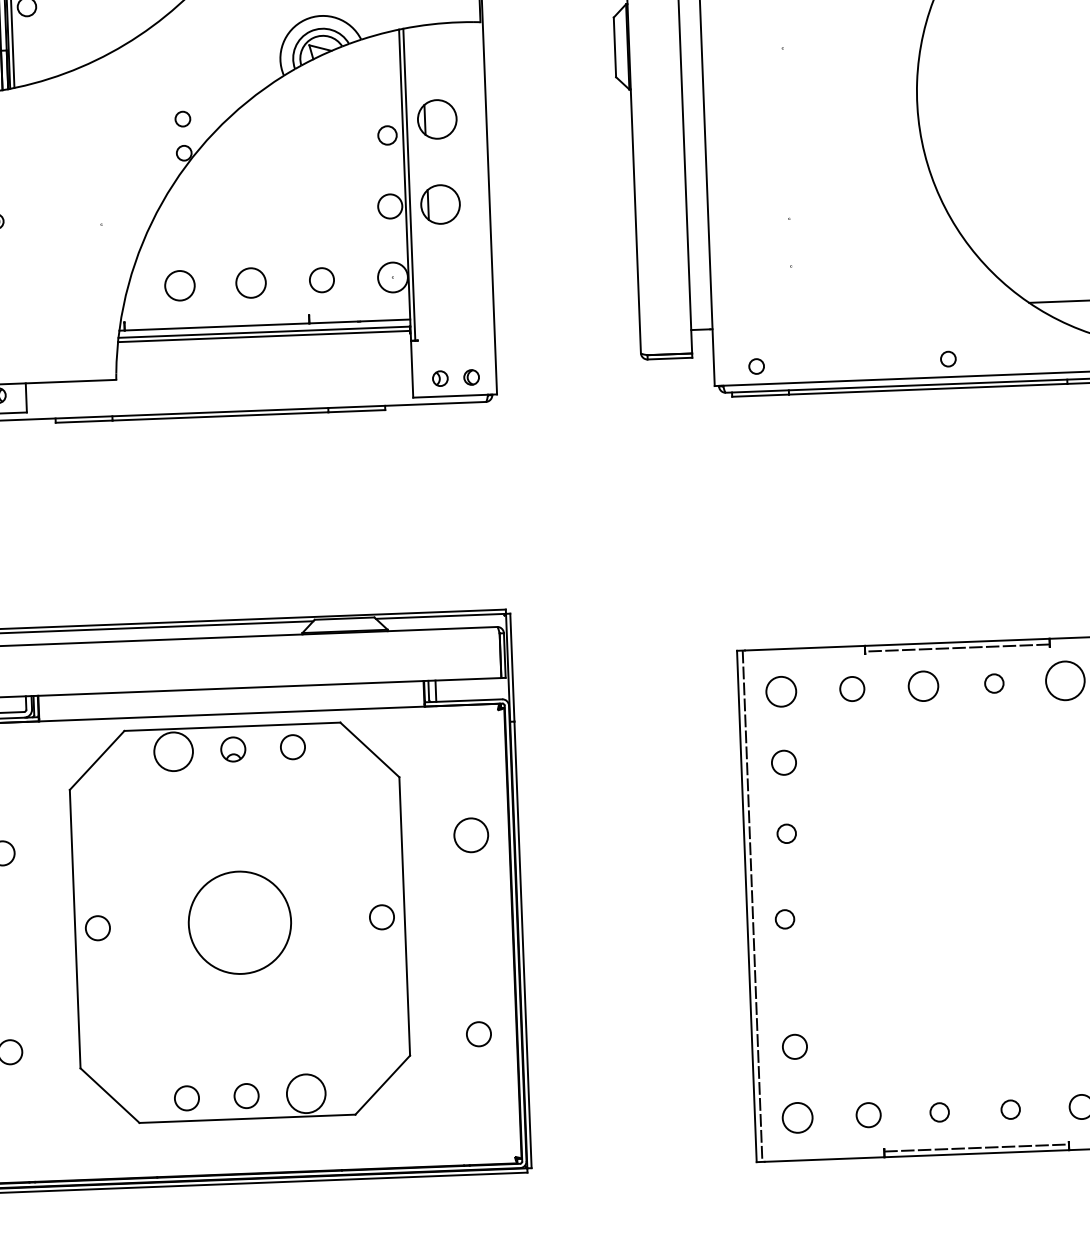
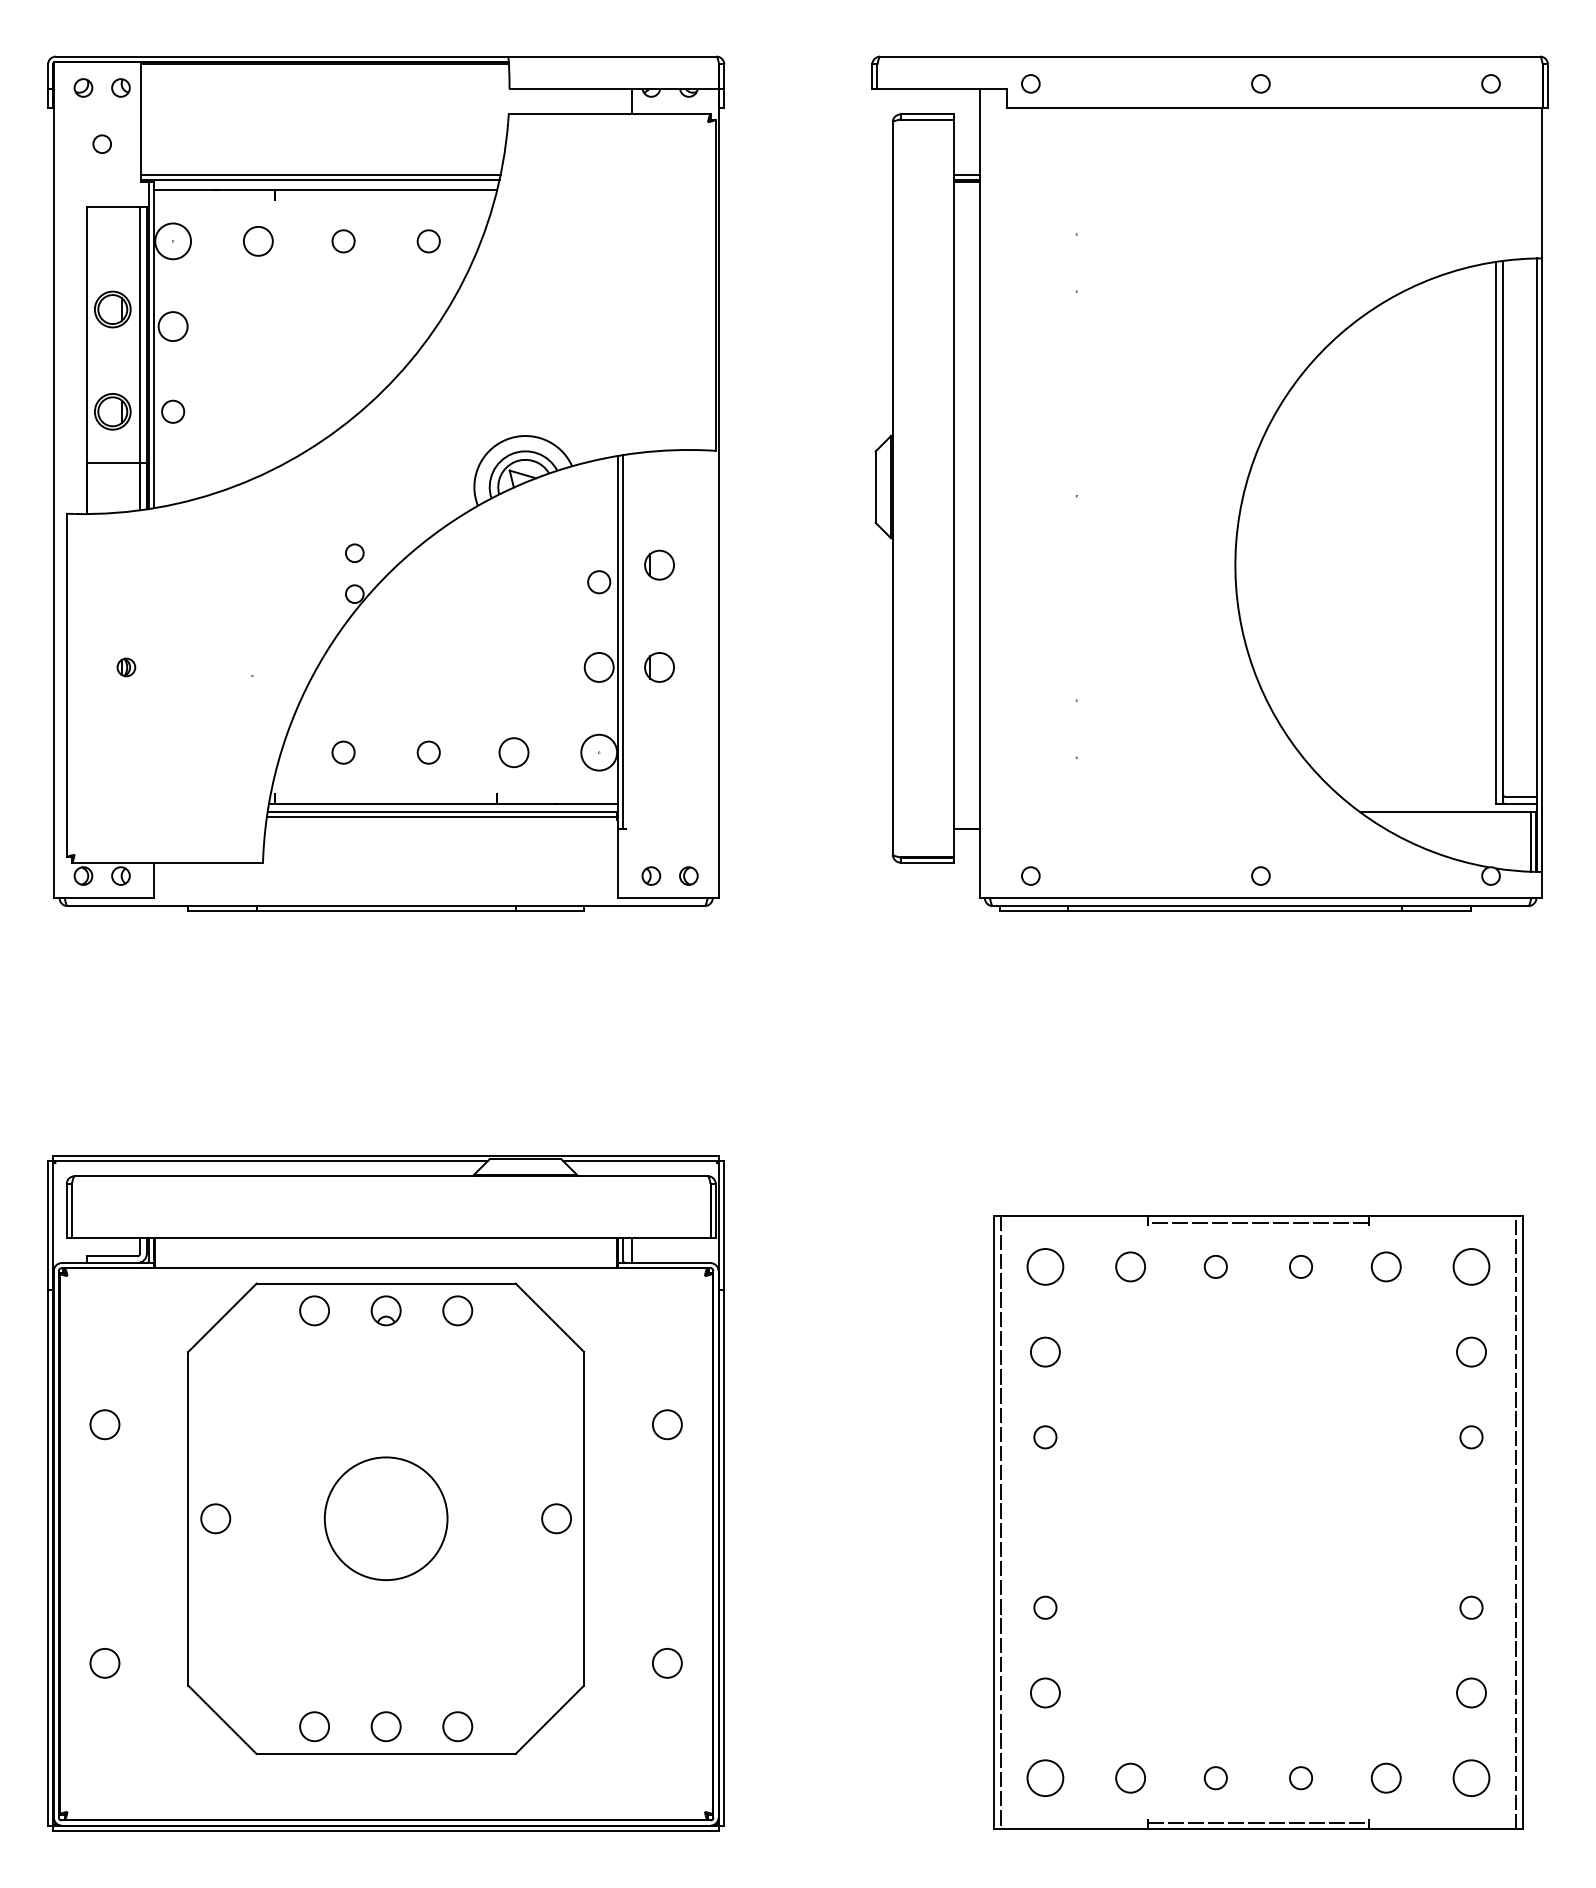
part: (437, 118) -> (659, 564), size x0.62
part: (440, 204) -> (659, 667), size x0.62
circle: (250, 282) -> (428, 752), size x0.62
circle: (179, 285) -> (343, 752), size x0.62
circle: (1064, 680) -> (1385, 1266), size x0.62
circle: (923, 685) -> (1215, 1266), size x0.62
circle: (173, 751) -> (314, 1310), size x0.62
circle: (471, 835) -> (667, 1424), size x0.71
circle: (785, 919) -> (1045, 1607), moved
circle: (306, 1093) -> (457, 1726), size x0.62

